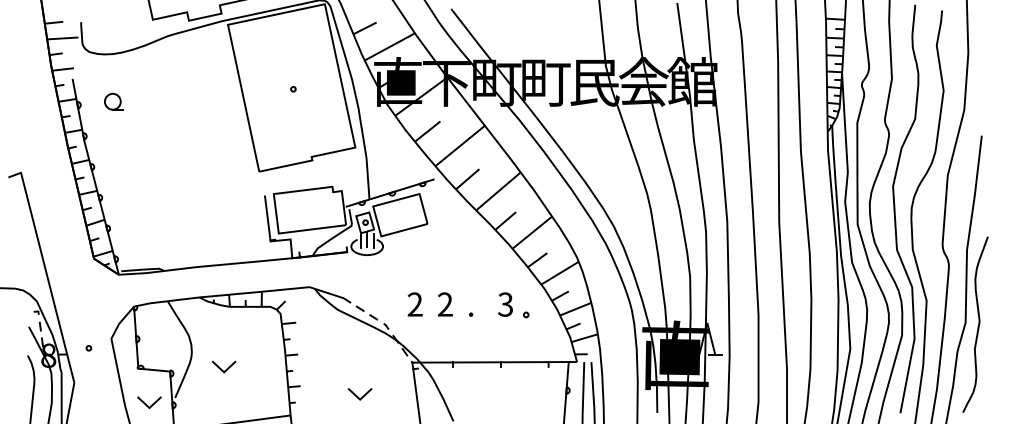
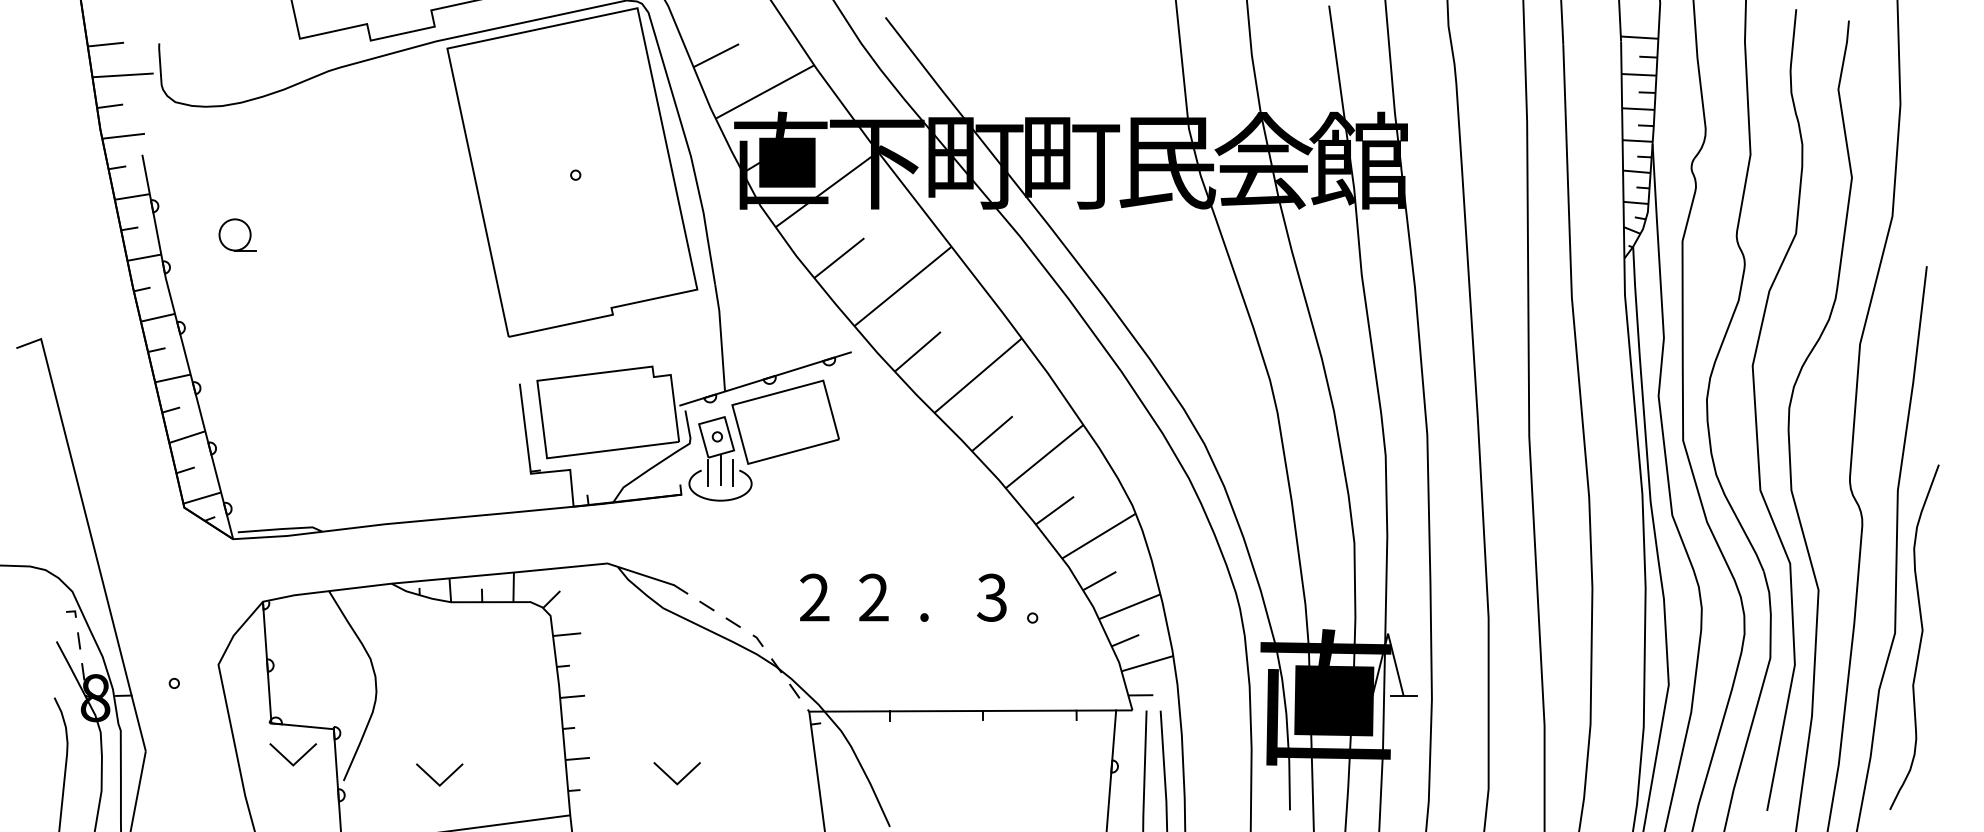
part: (113, 101) -> (236, 234), moved
line: (221, 368) -> (434, 778), moved
line: (357, 395) -> (672, 776), moved
line: (147, 404) -> (289, 758), moved

